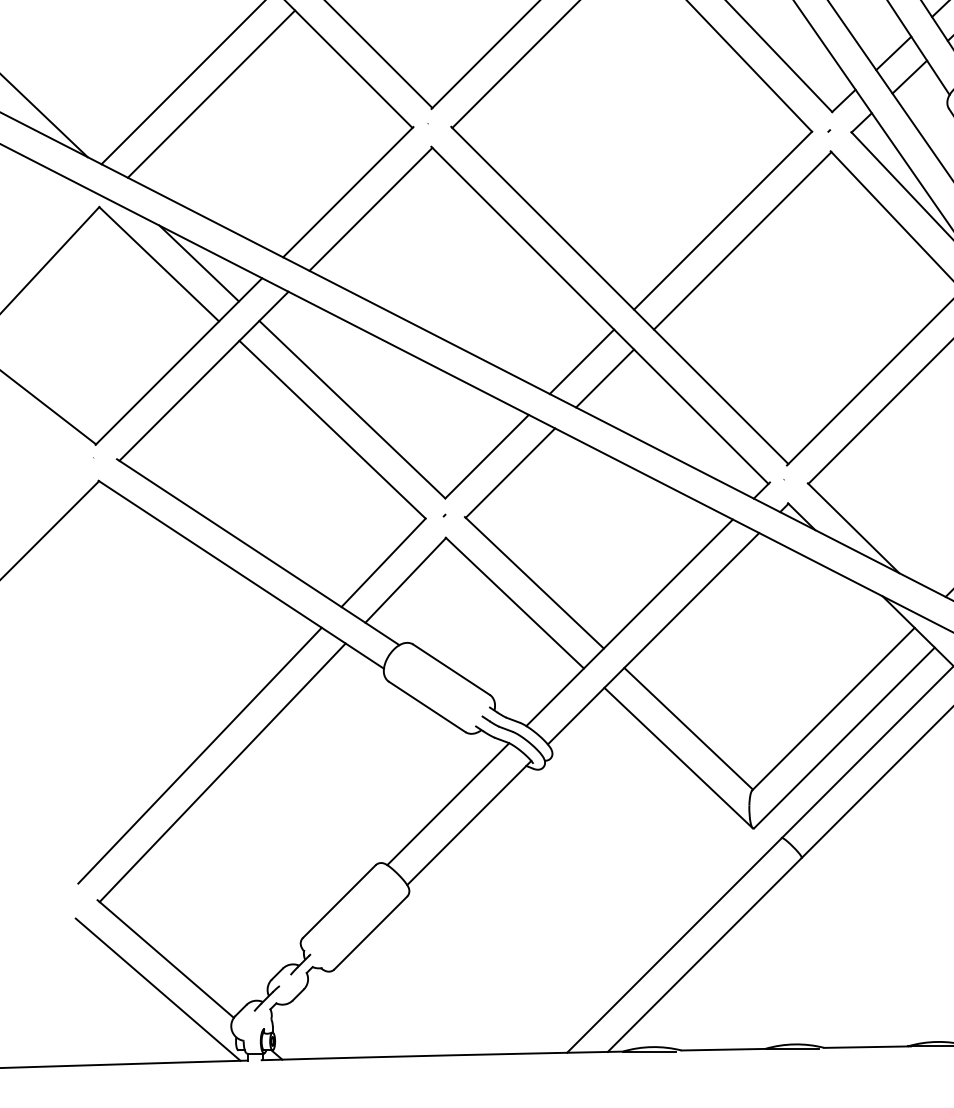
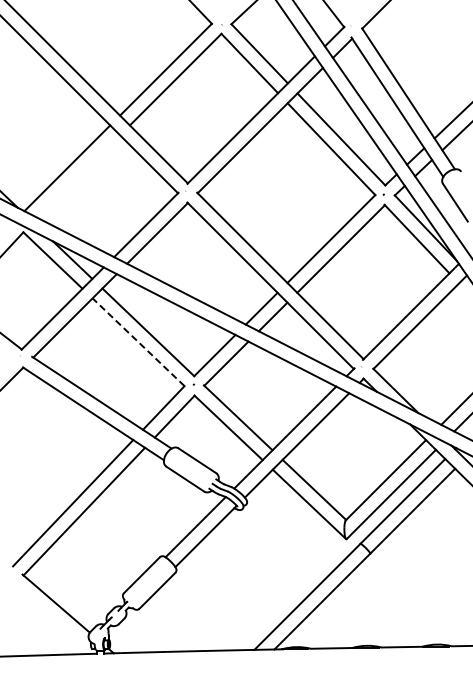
line: (210, 94) -> (78, 176), removed
line: (332, 430) -> (138, 342), solid -> dashed
line: (158, 989) -> (52, 618), removed

